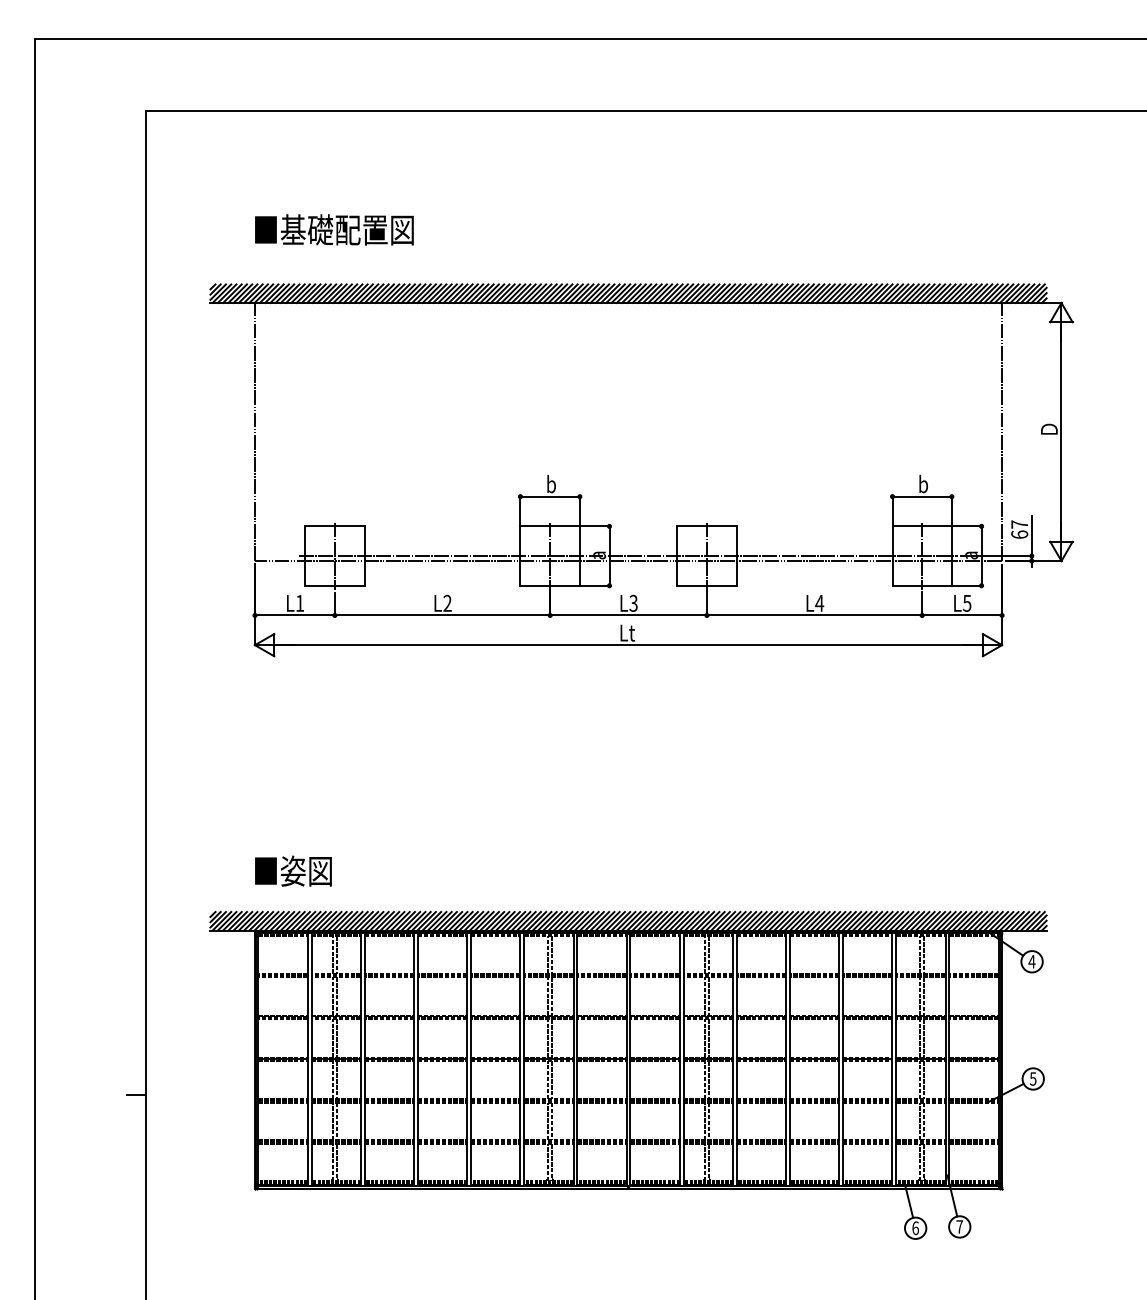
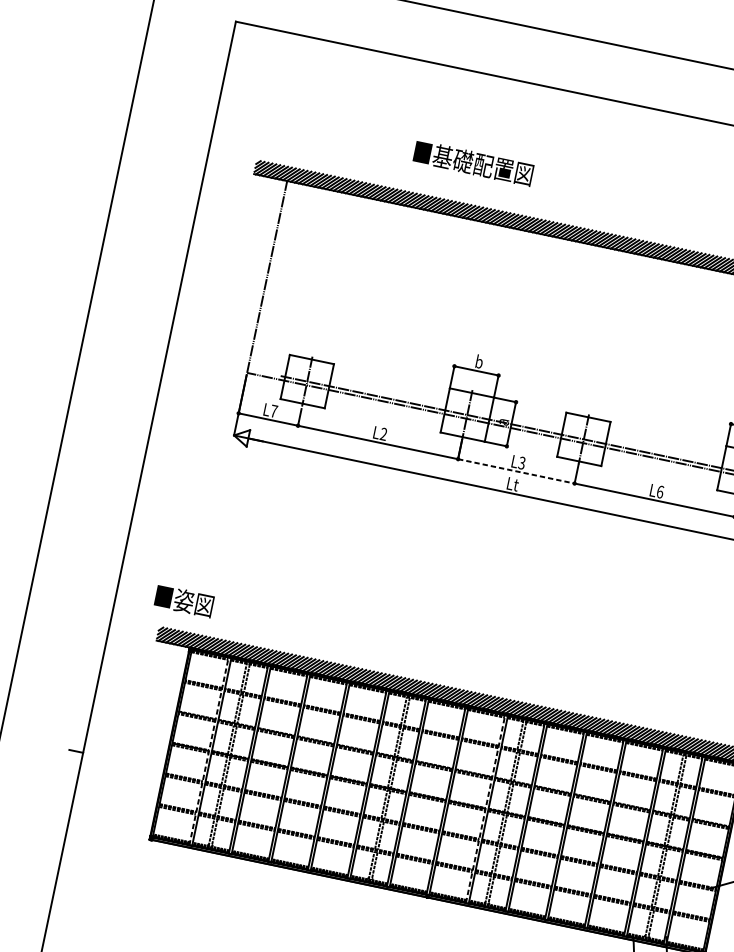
text: (334, 229) -> (473, 163), moved
text: (819, 602) -> (660, 491), L4 -> L6
text: (300, 603) -> (274, 411), L1 -> L7
line: (629, 615) -> (517, 471), solid -> dashed
text: (293, 870) -> (184, 600), moved
line: (307, 1058) -> (208, 750), solid -> dashed
line: (679, 1058) -> (485, 808), solid -> dashed

